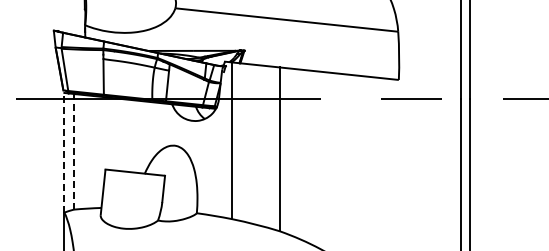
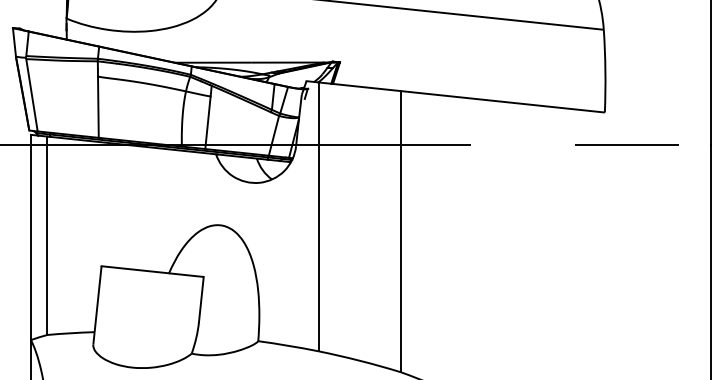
line: (73, 151) -> (46, 235), dashed -> solid
line: (64, 152) -> (31, 236), dashed -> solid

